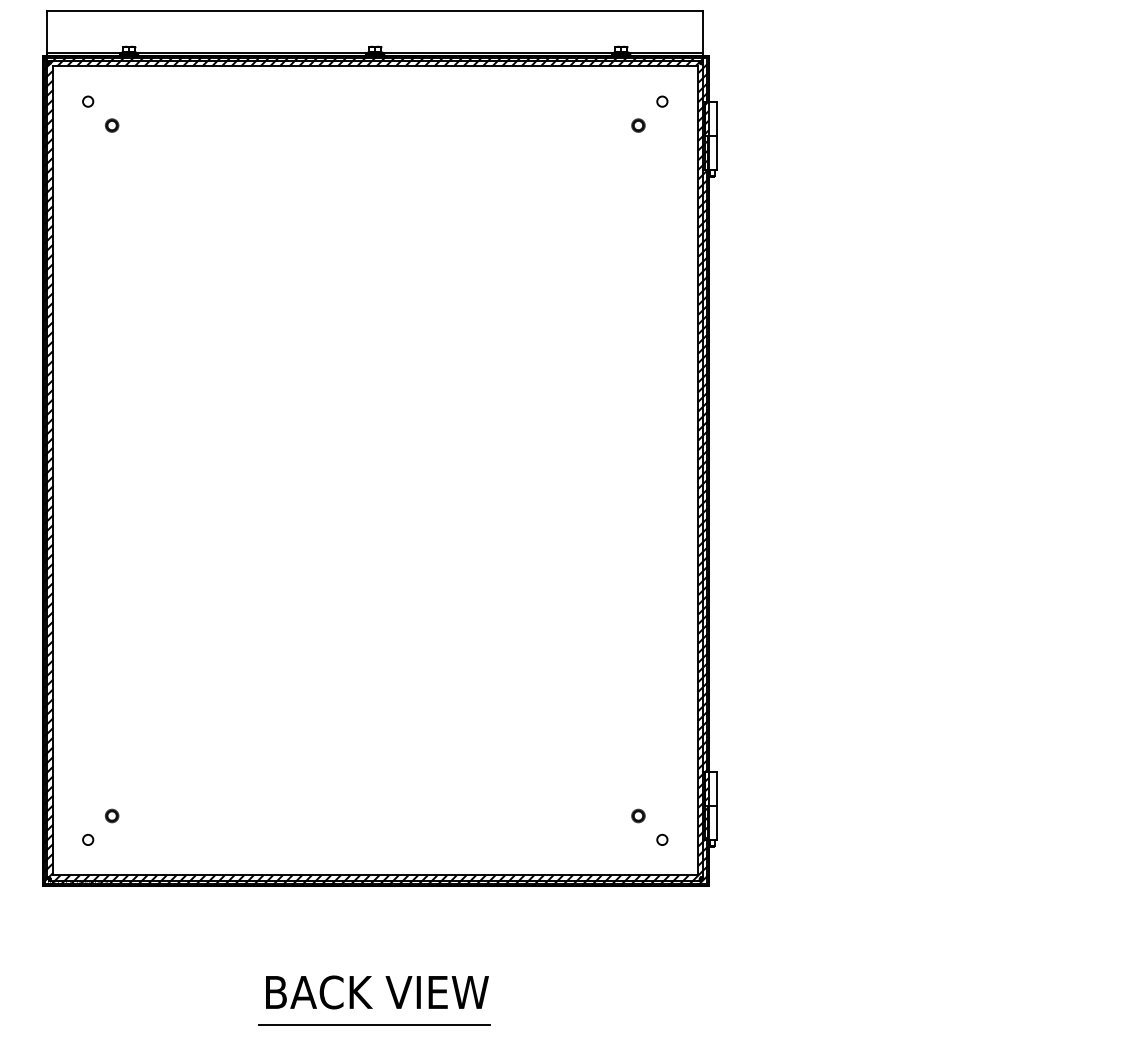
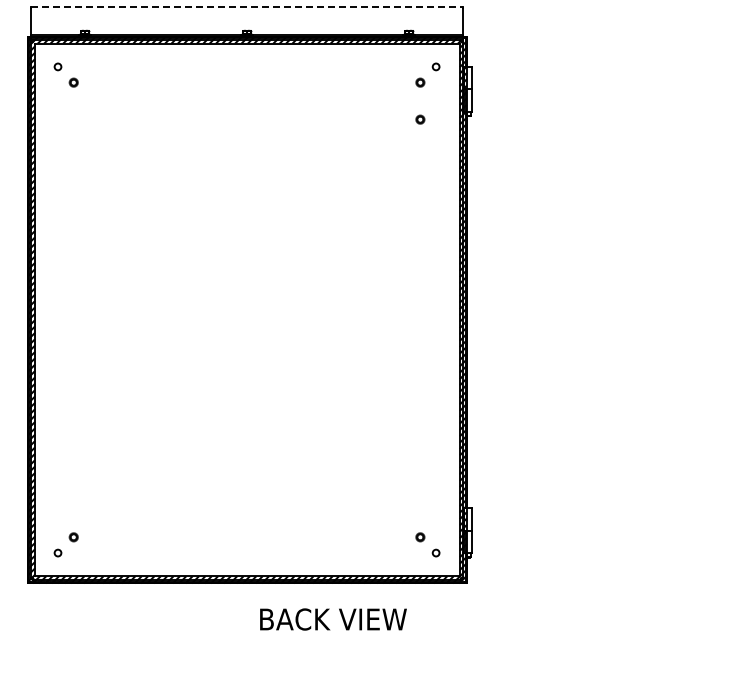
line: (375, 11) -> (247, 7), solid -> dashed
part: (638, 181) -> (420, 119), added
text: (377, 992) -> (333, 619), moved
line: (374, 1024) -> (246, 674), removed

